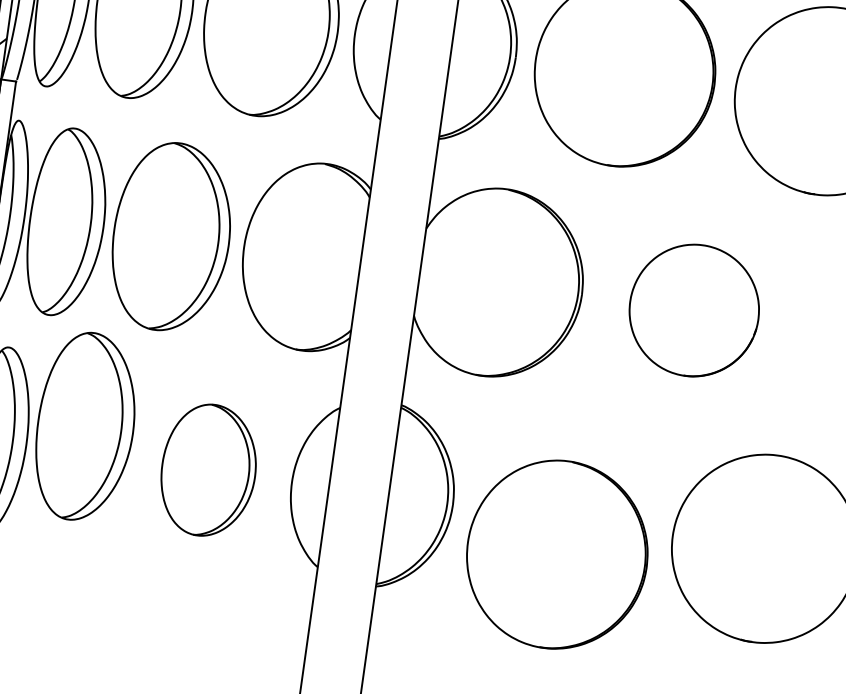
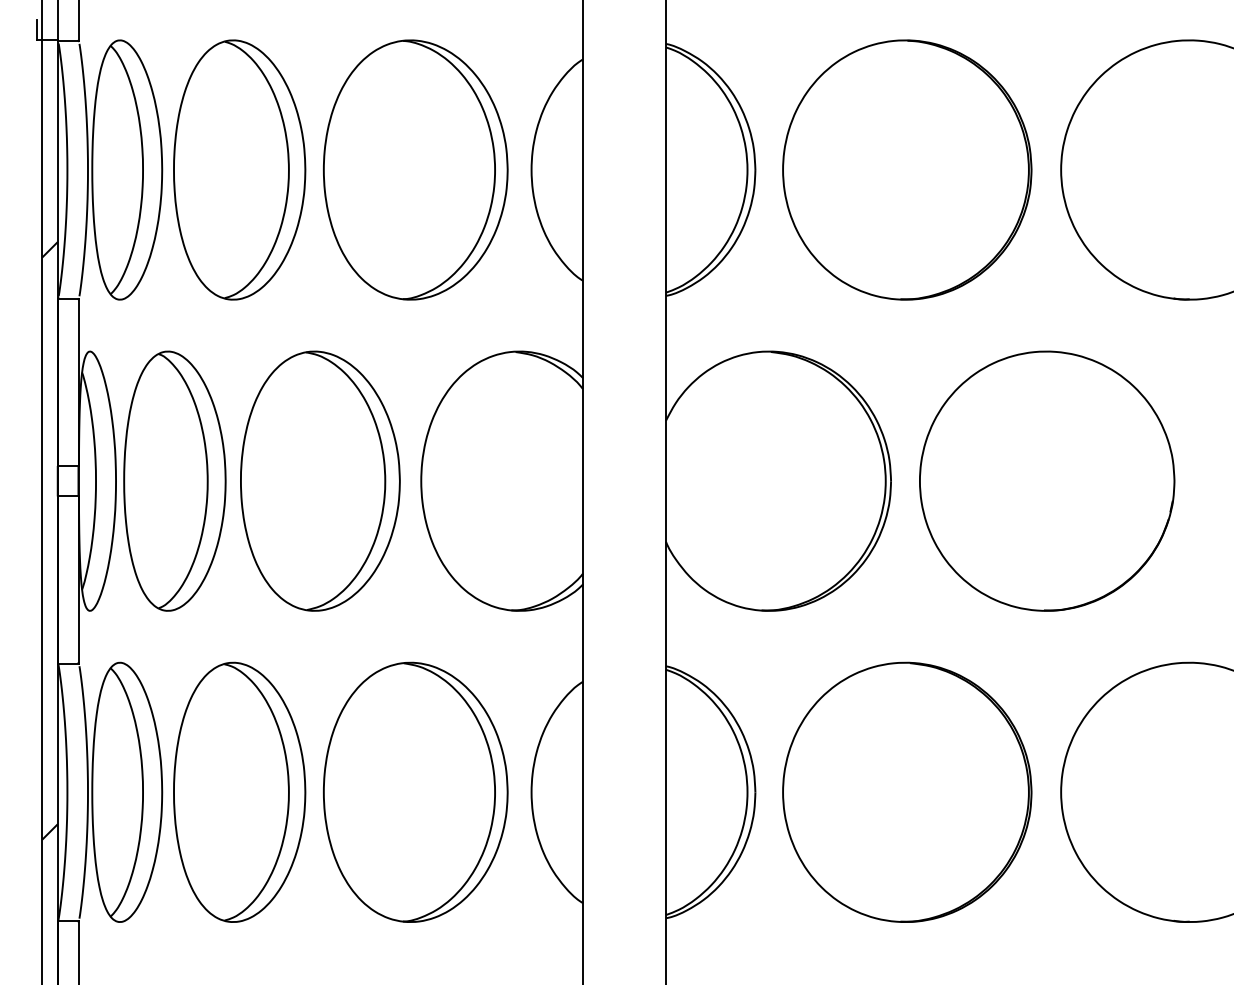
part: (694, 310) -> (1047, 480), size x1.43
part: (85, 426) -> (239, 791), moved
part: (208, 469) -> (415, 791), size x1.43
part: (557, 554) -> (907, 791), moved

